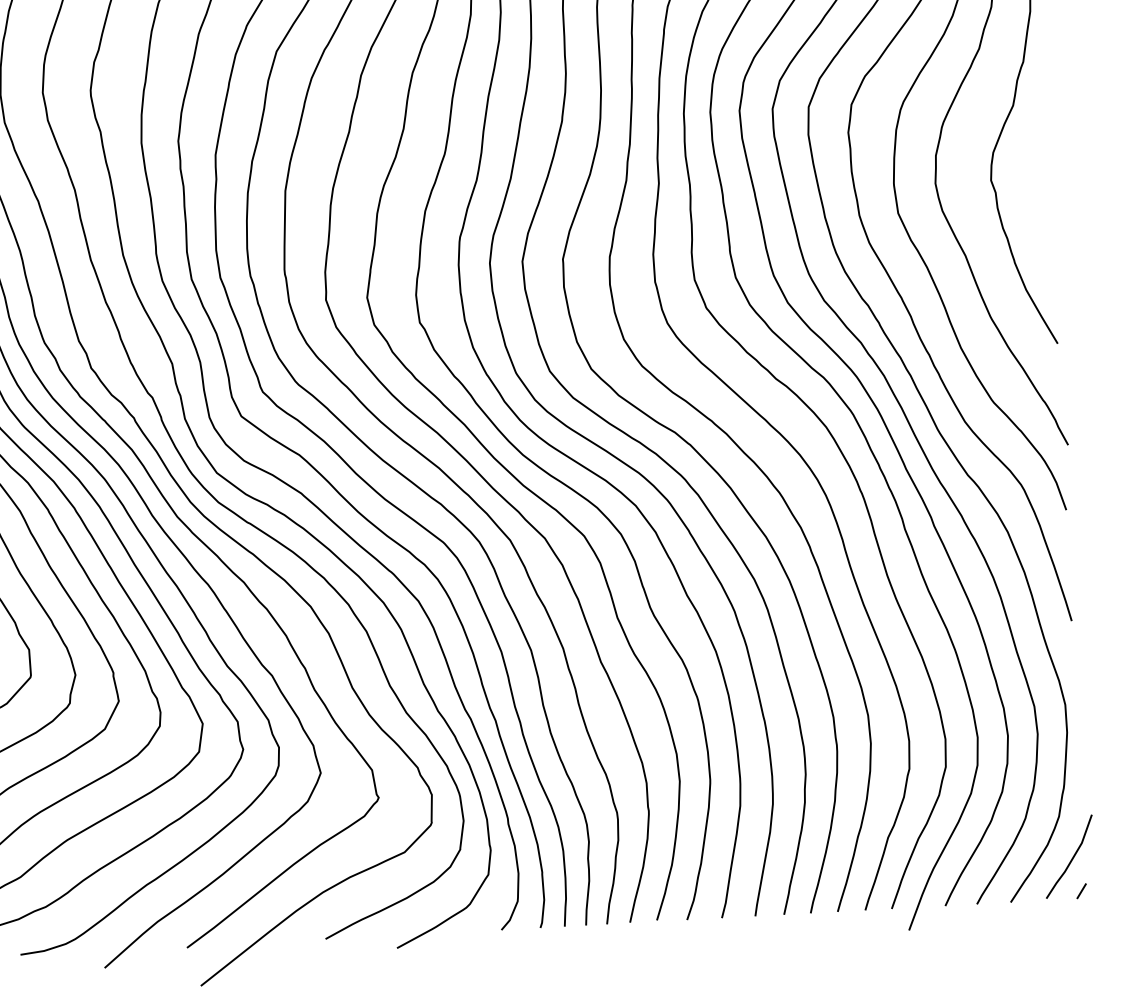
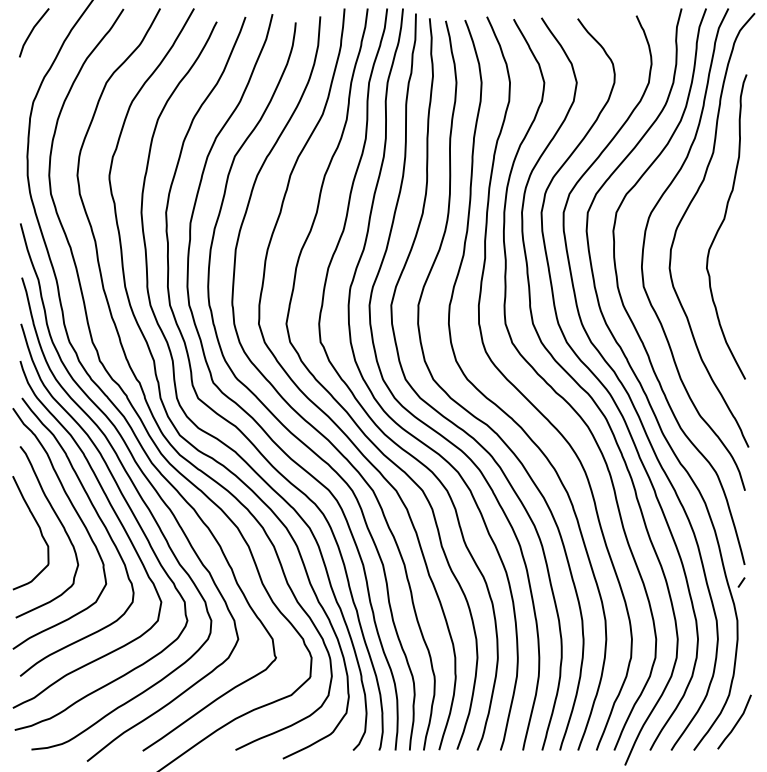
line: (1081, 891) -> (741, 582), moved

